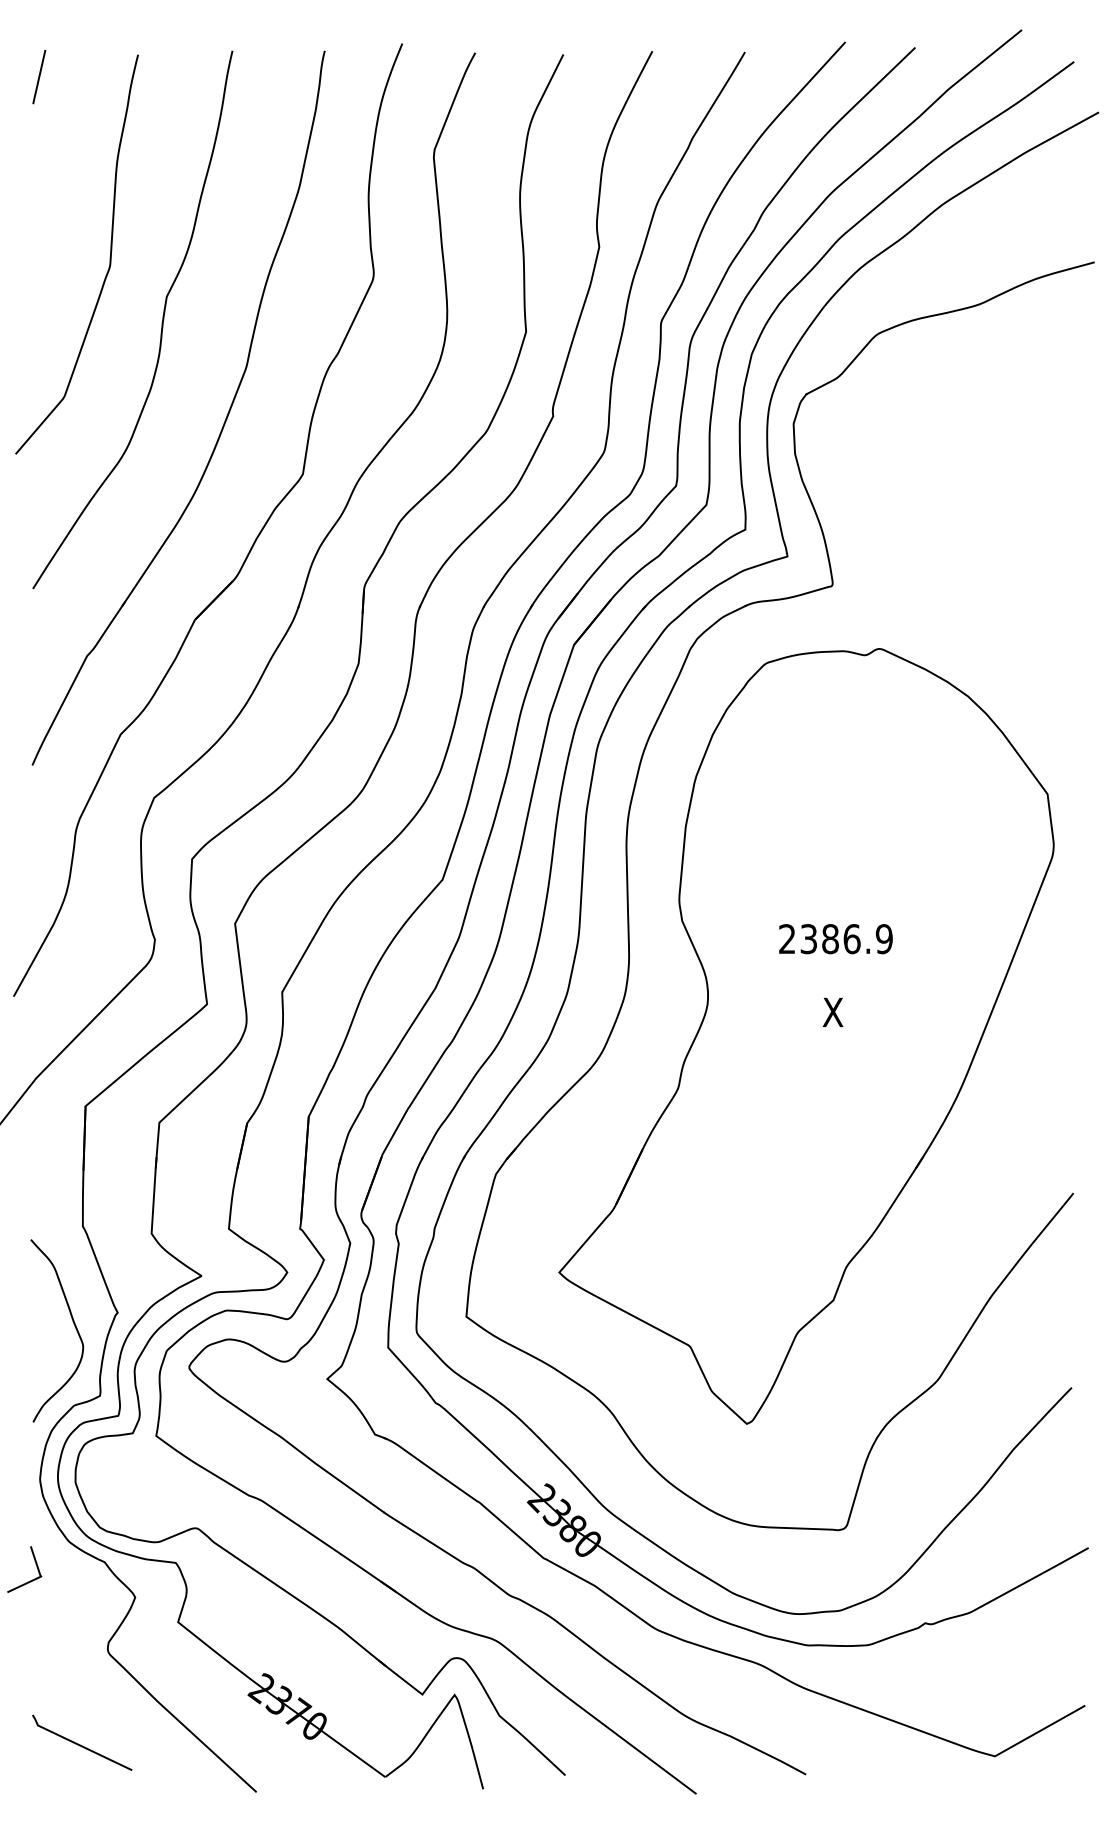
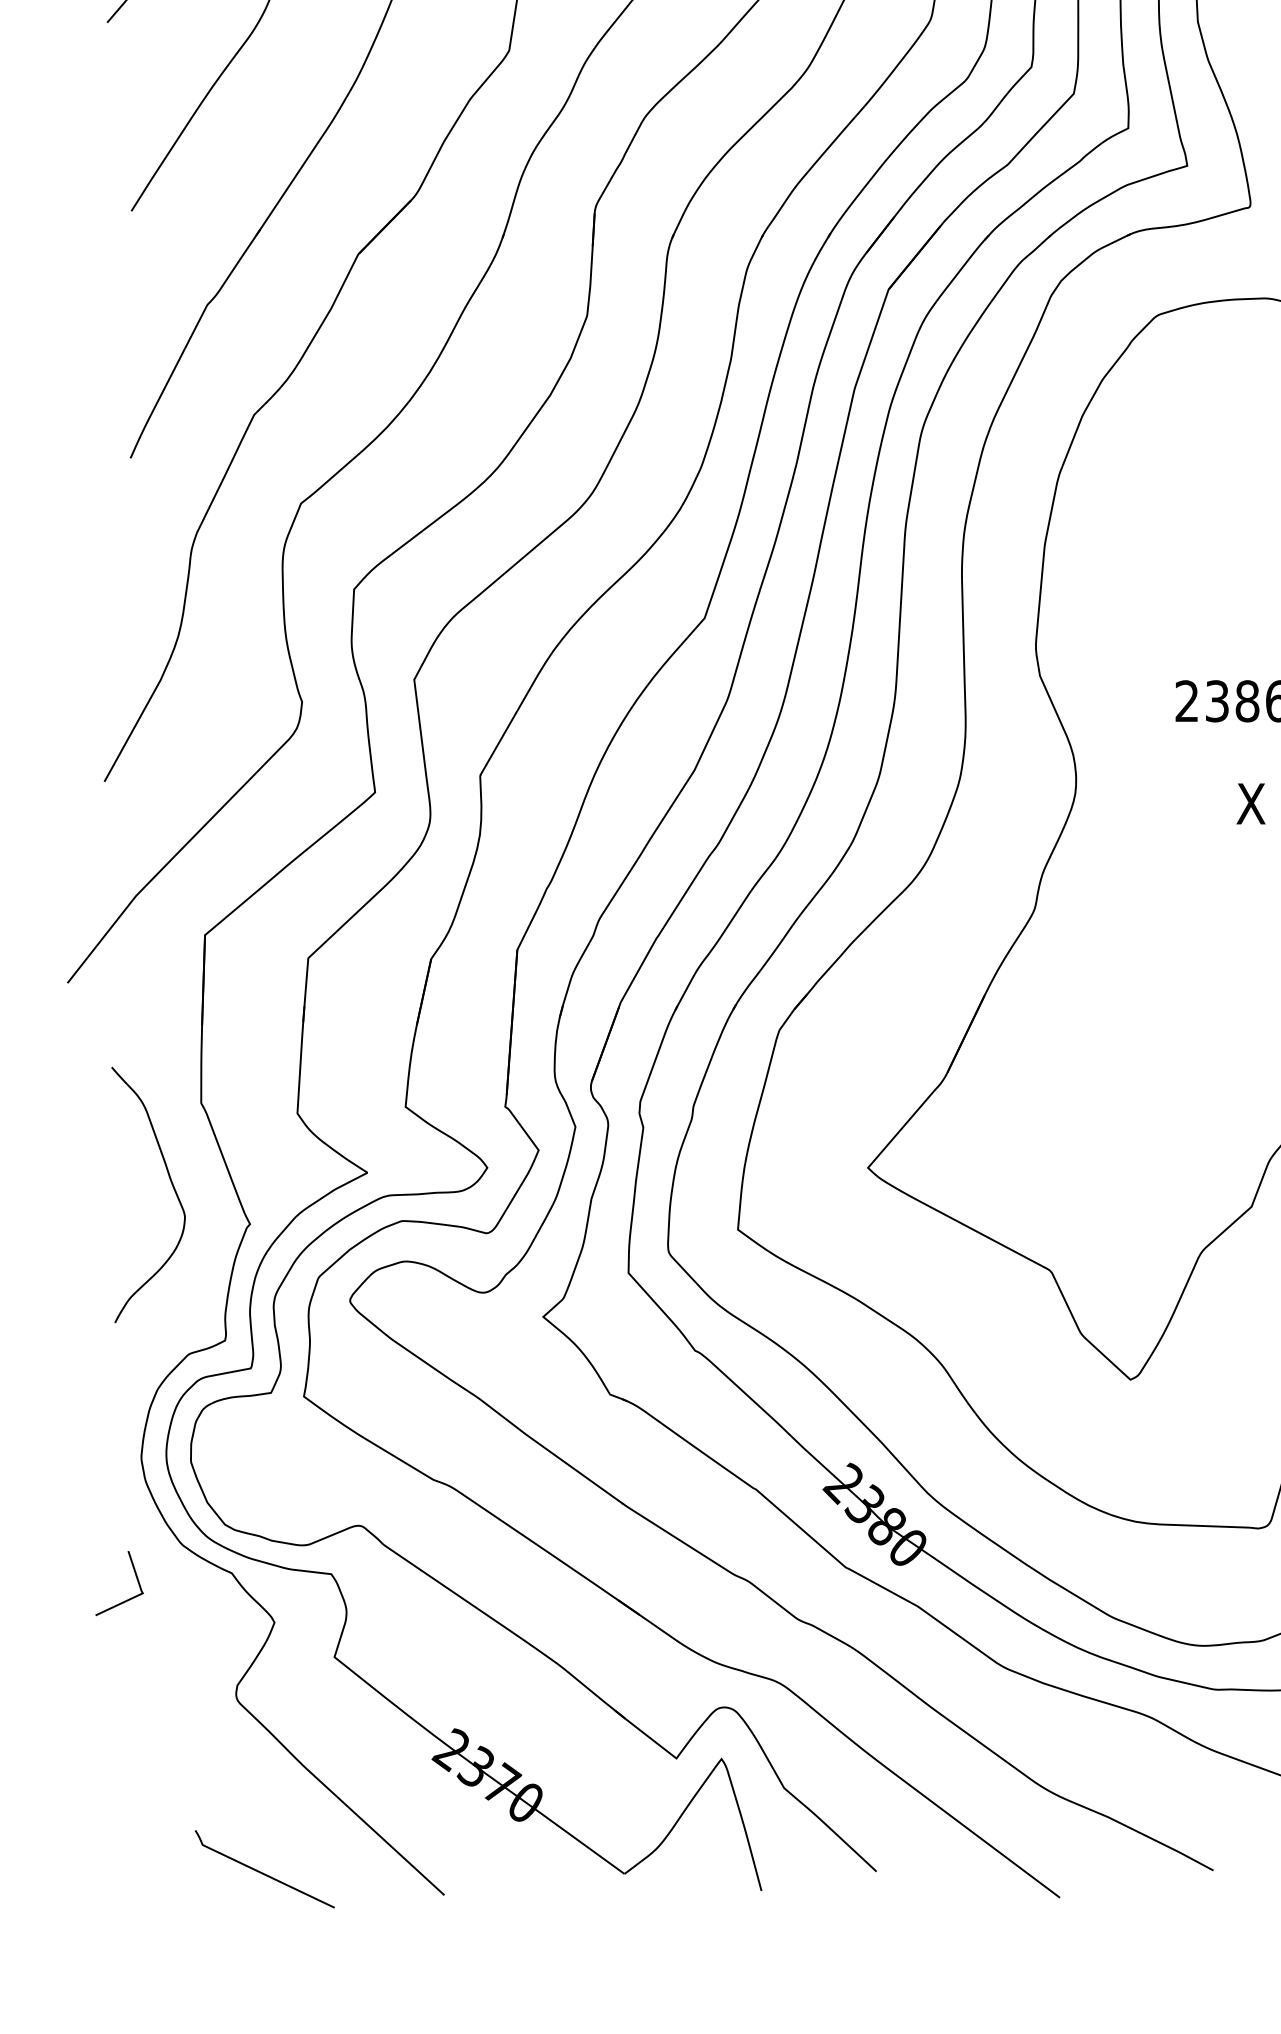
curve: (73, 1324) -> (171, 1186), moved
curve: (80, 1744) -> (262, 1871), moved

